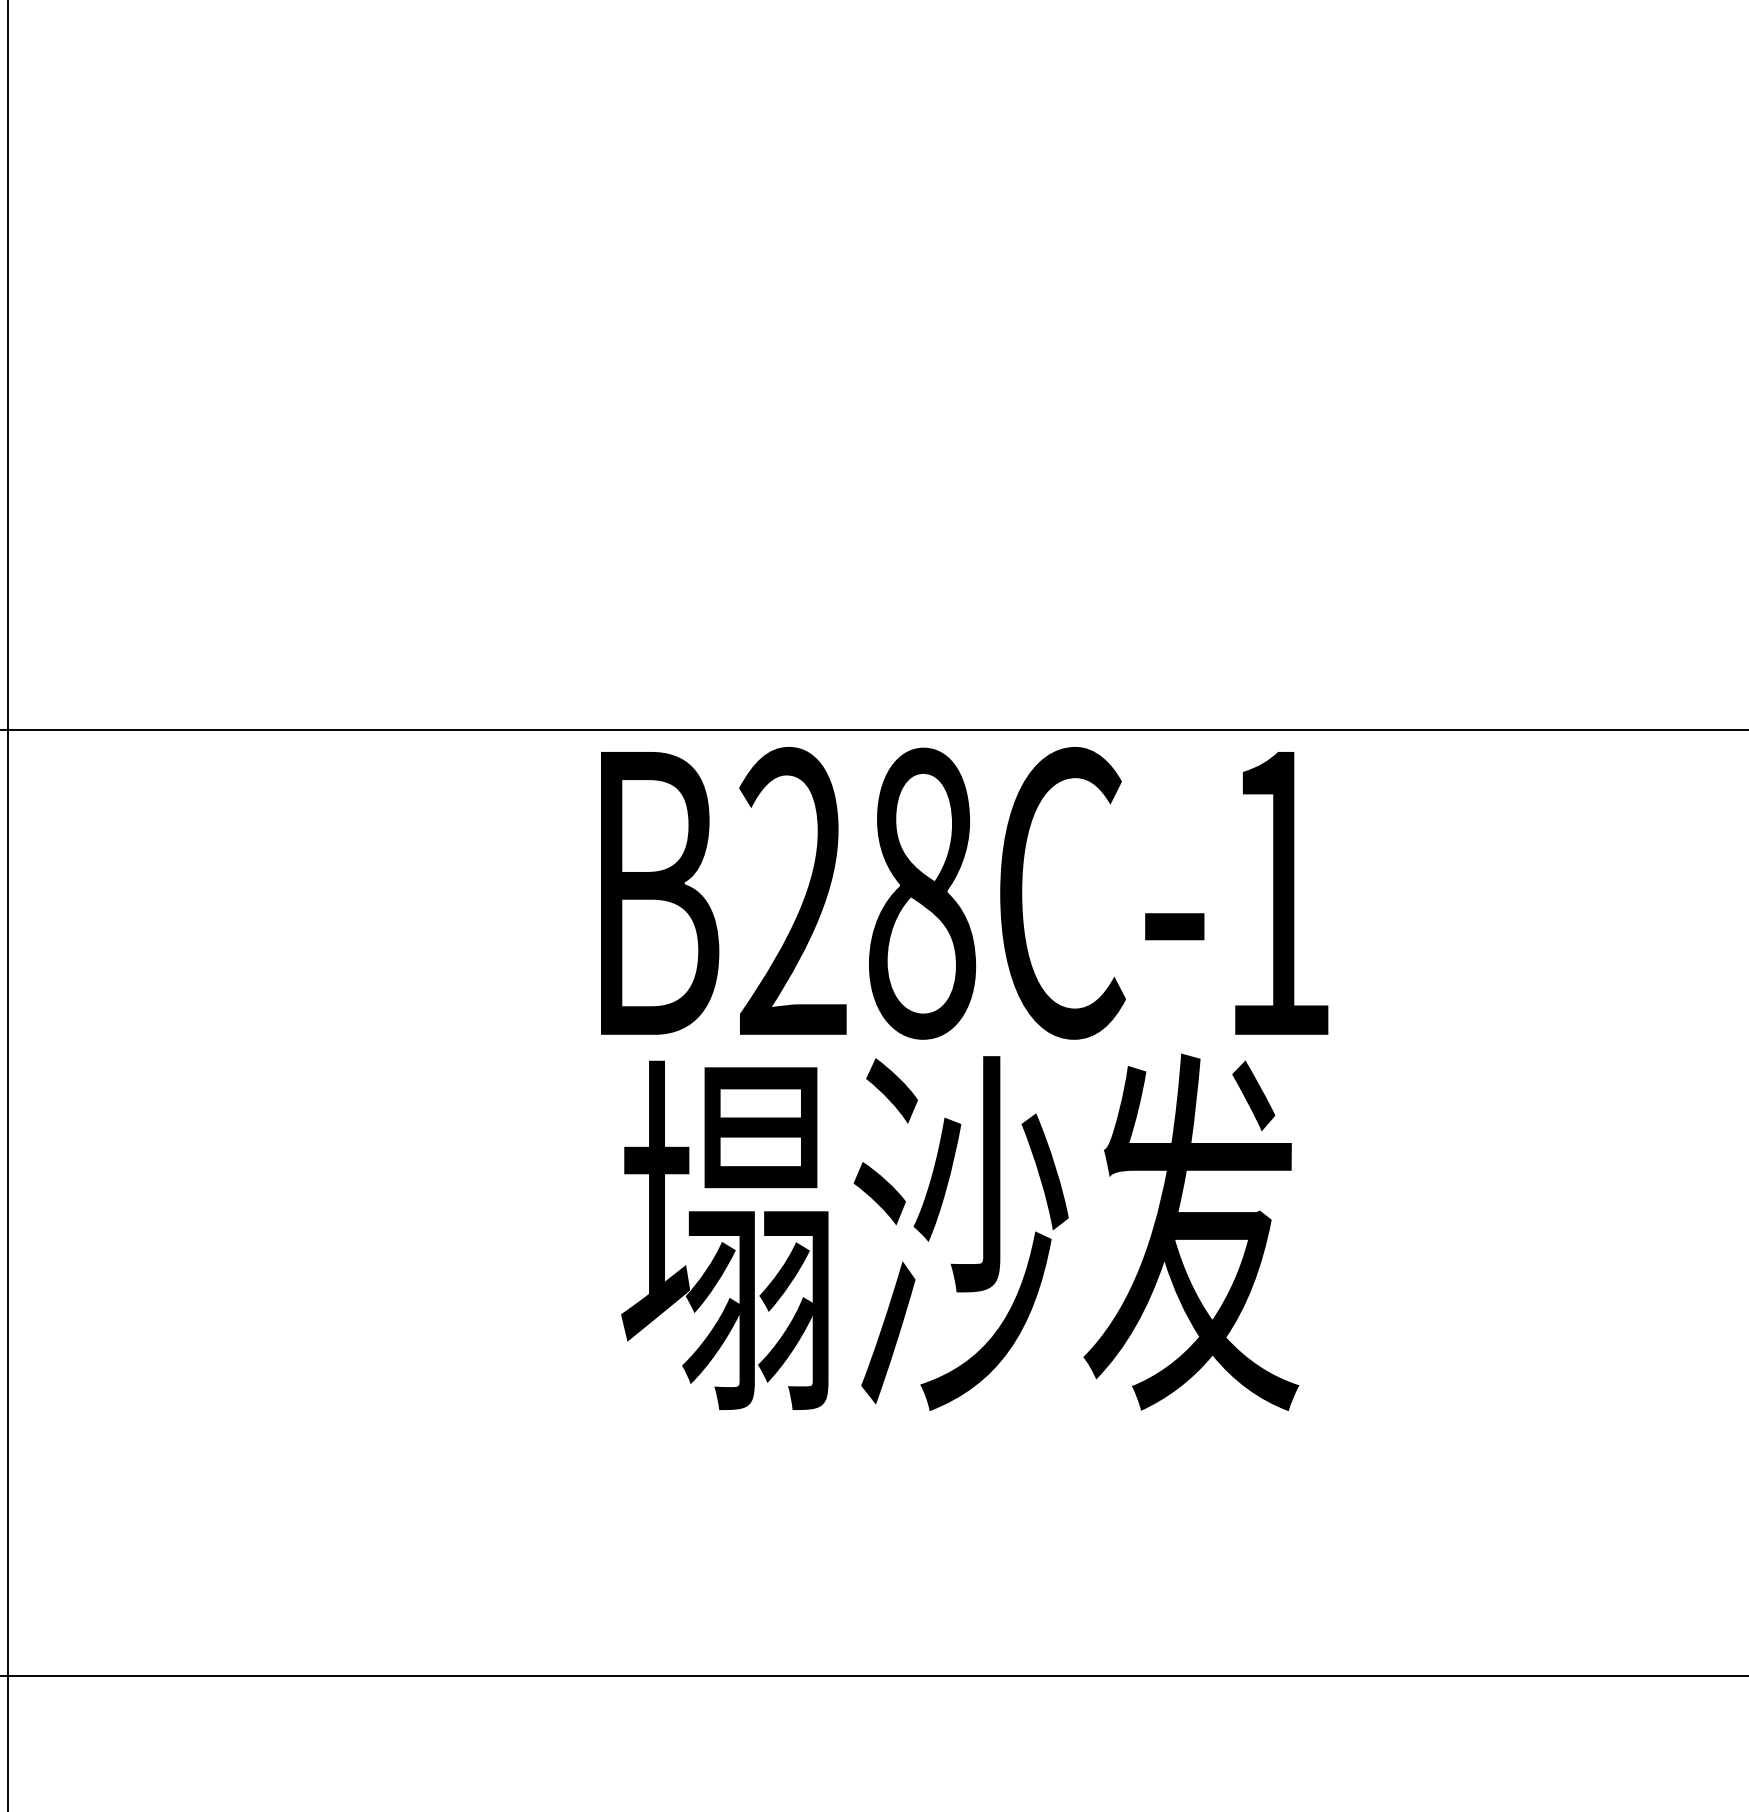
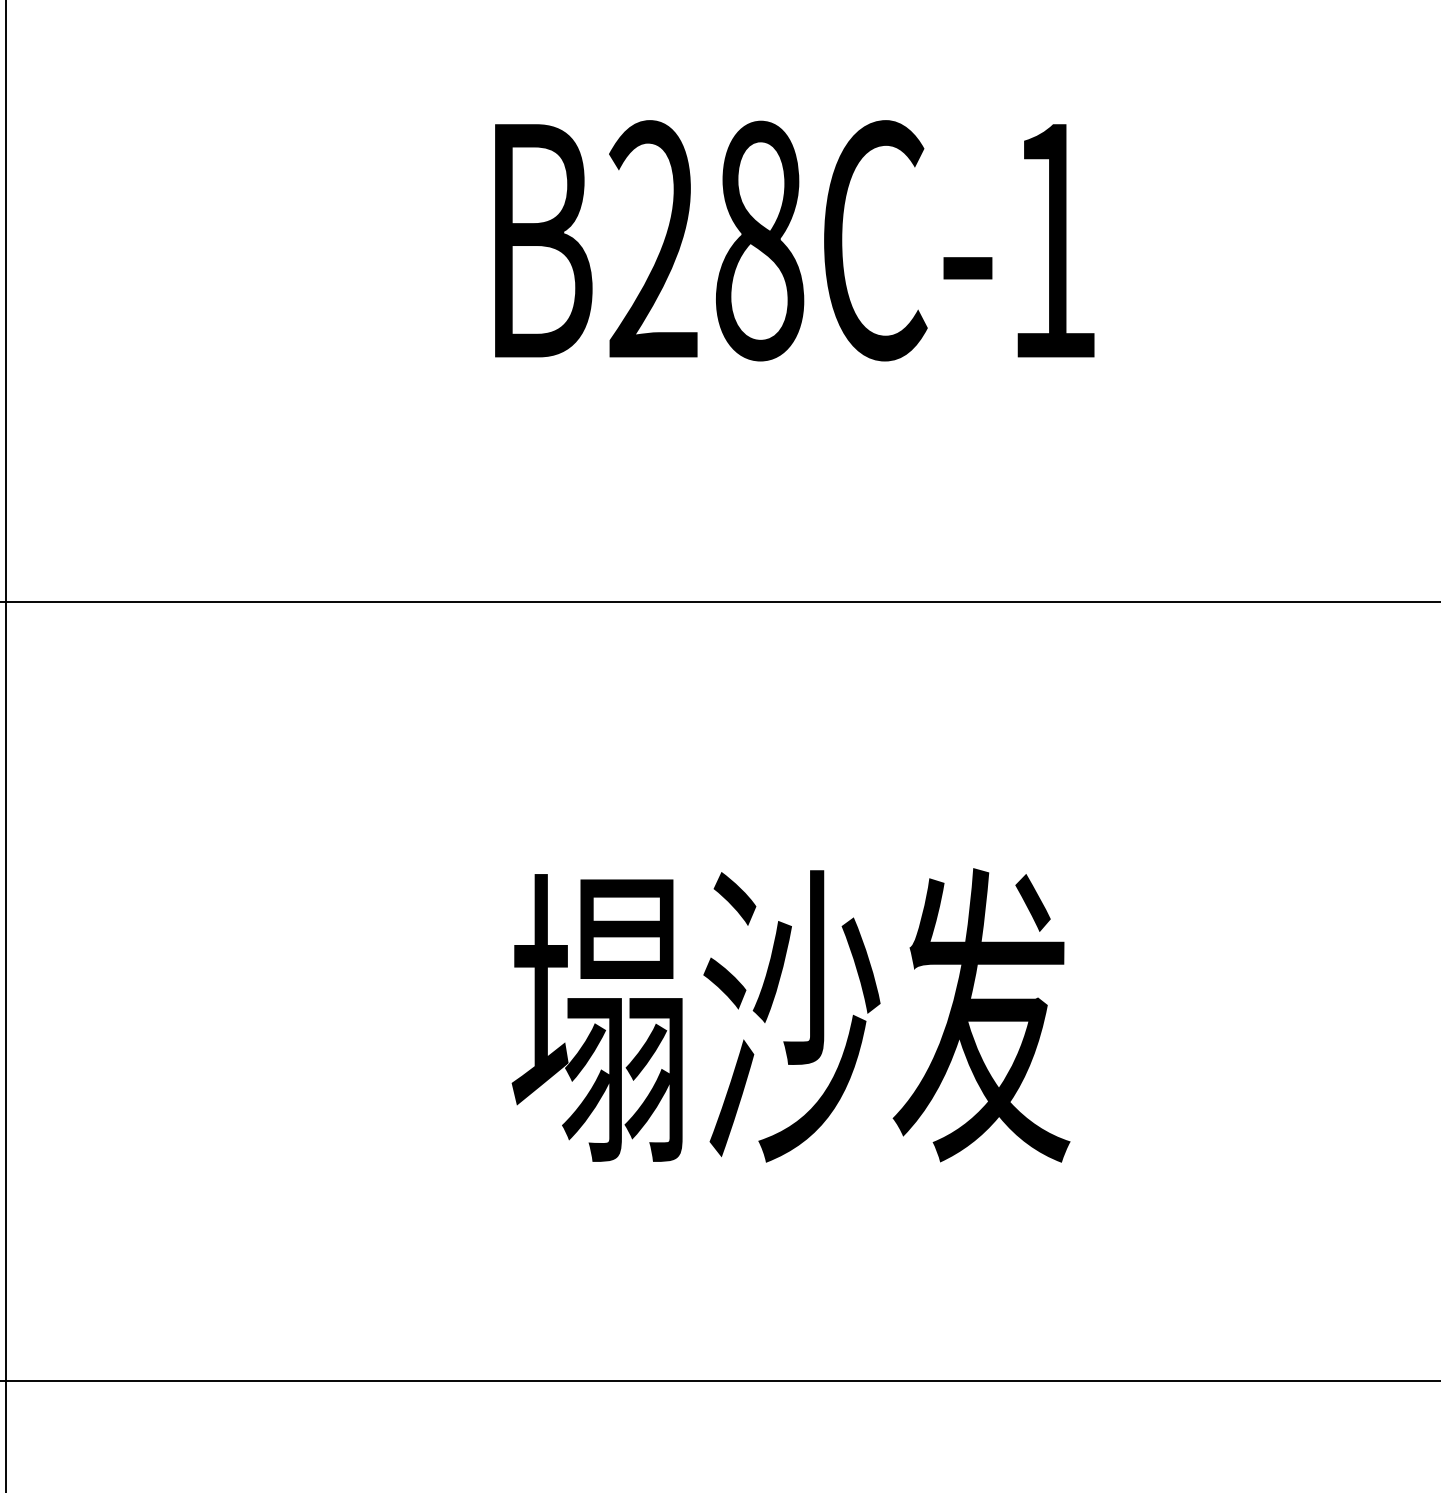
text: (964, 893) -> (794, 240), moved

